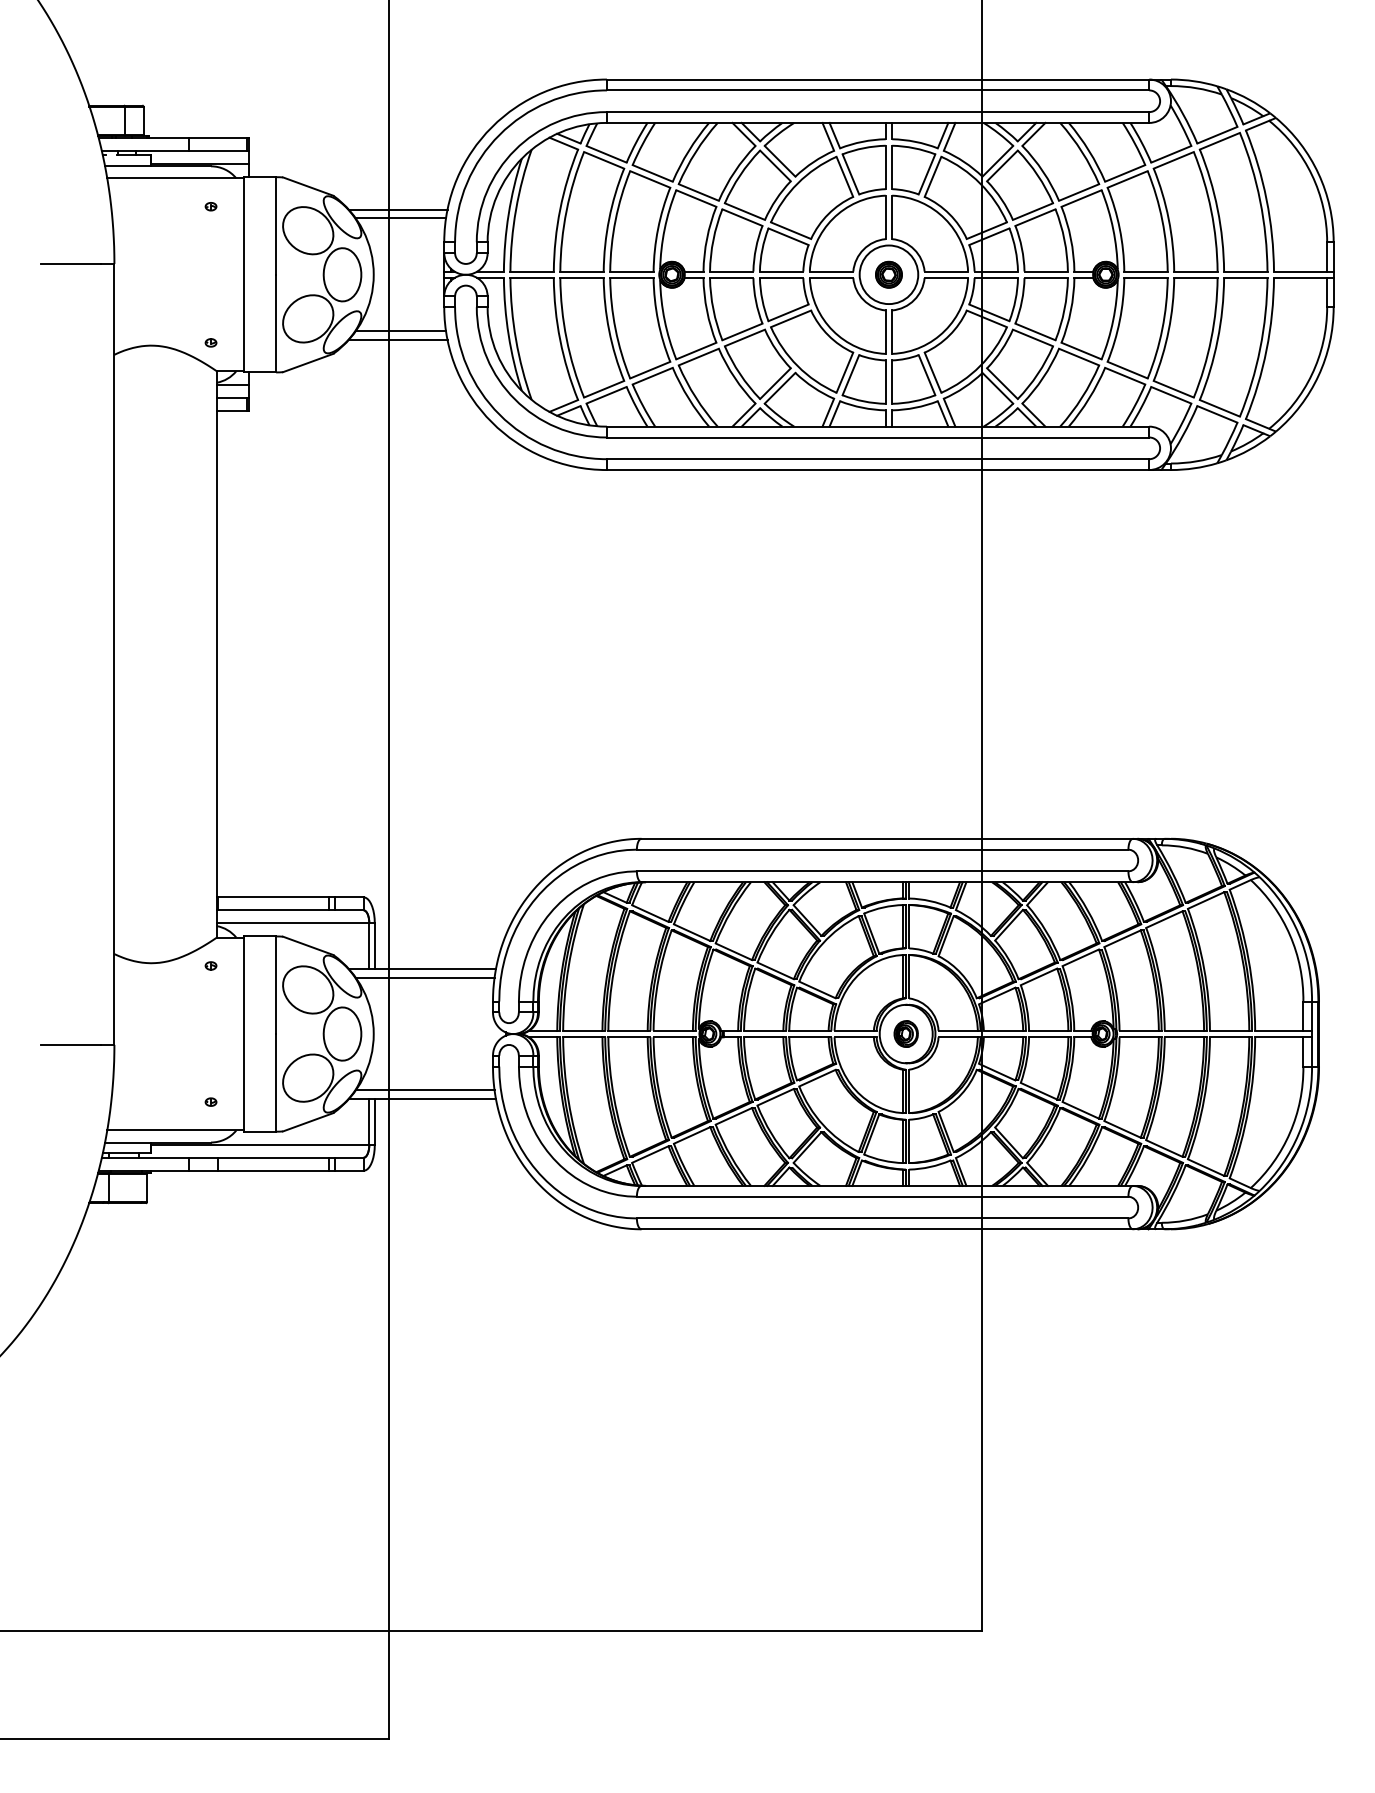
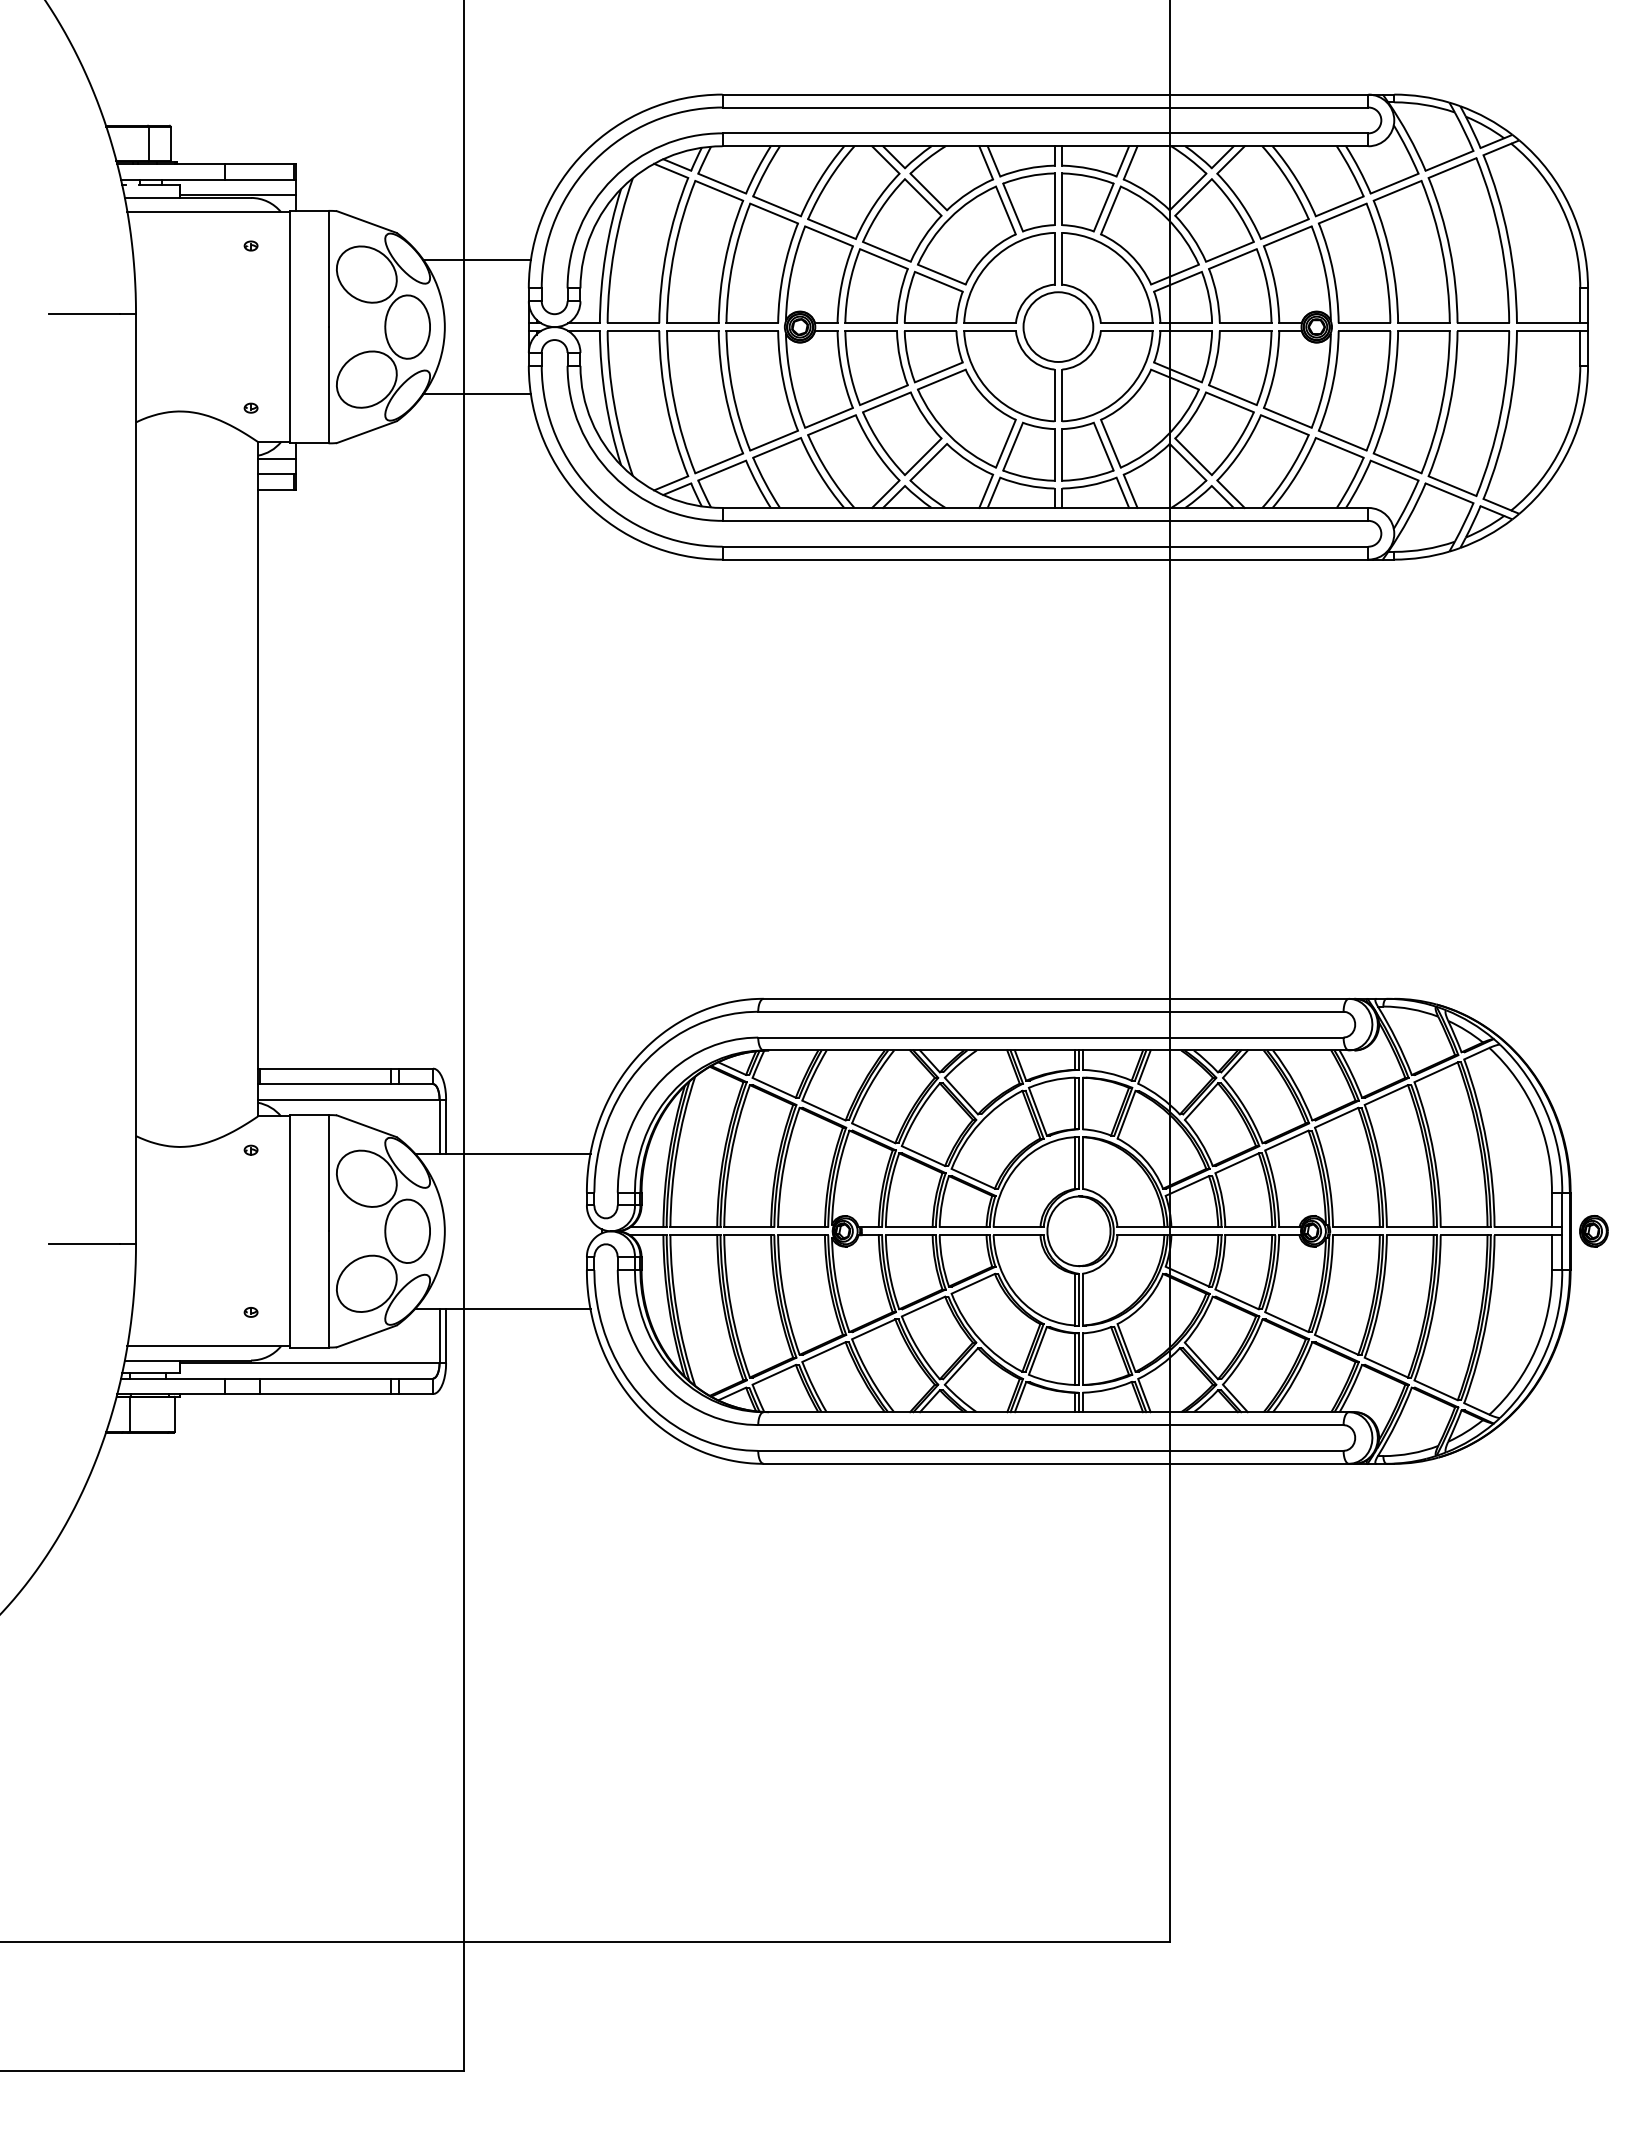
line: (397, 209) -> (473, 249), removed
part: (889, 274) -> (1058, 326), removed
line: (397, 339) -> (473, 404), removed
line: (424, 977) -> (505, 1164), removed
part: (905, 1034) -> (1593, 1231), moved
line: (424, 1090) -> (505, 1298), removed

